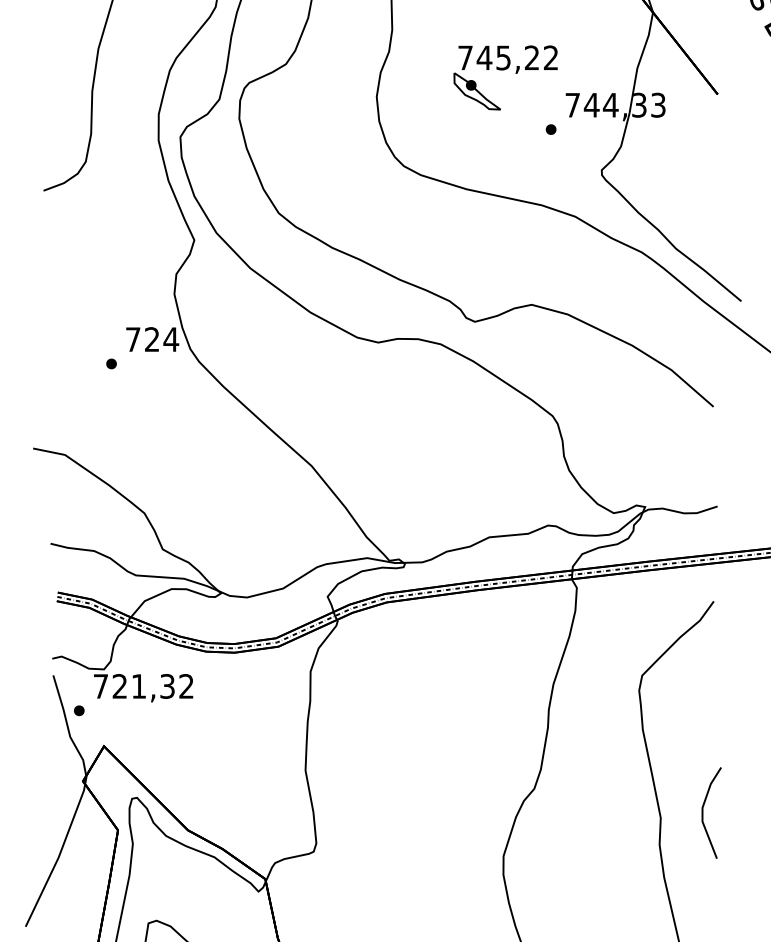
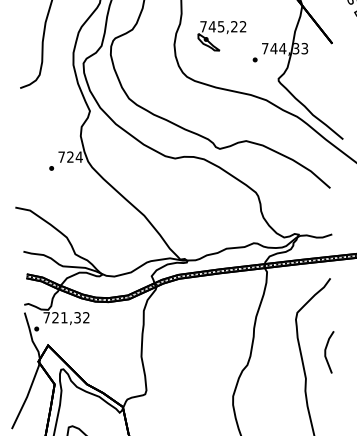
part: (504, 78) -> (221, 36), moved
line: (705, 813) -> (326, 352), moved

